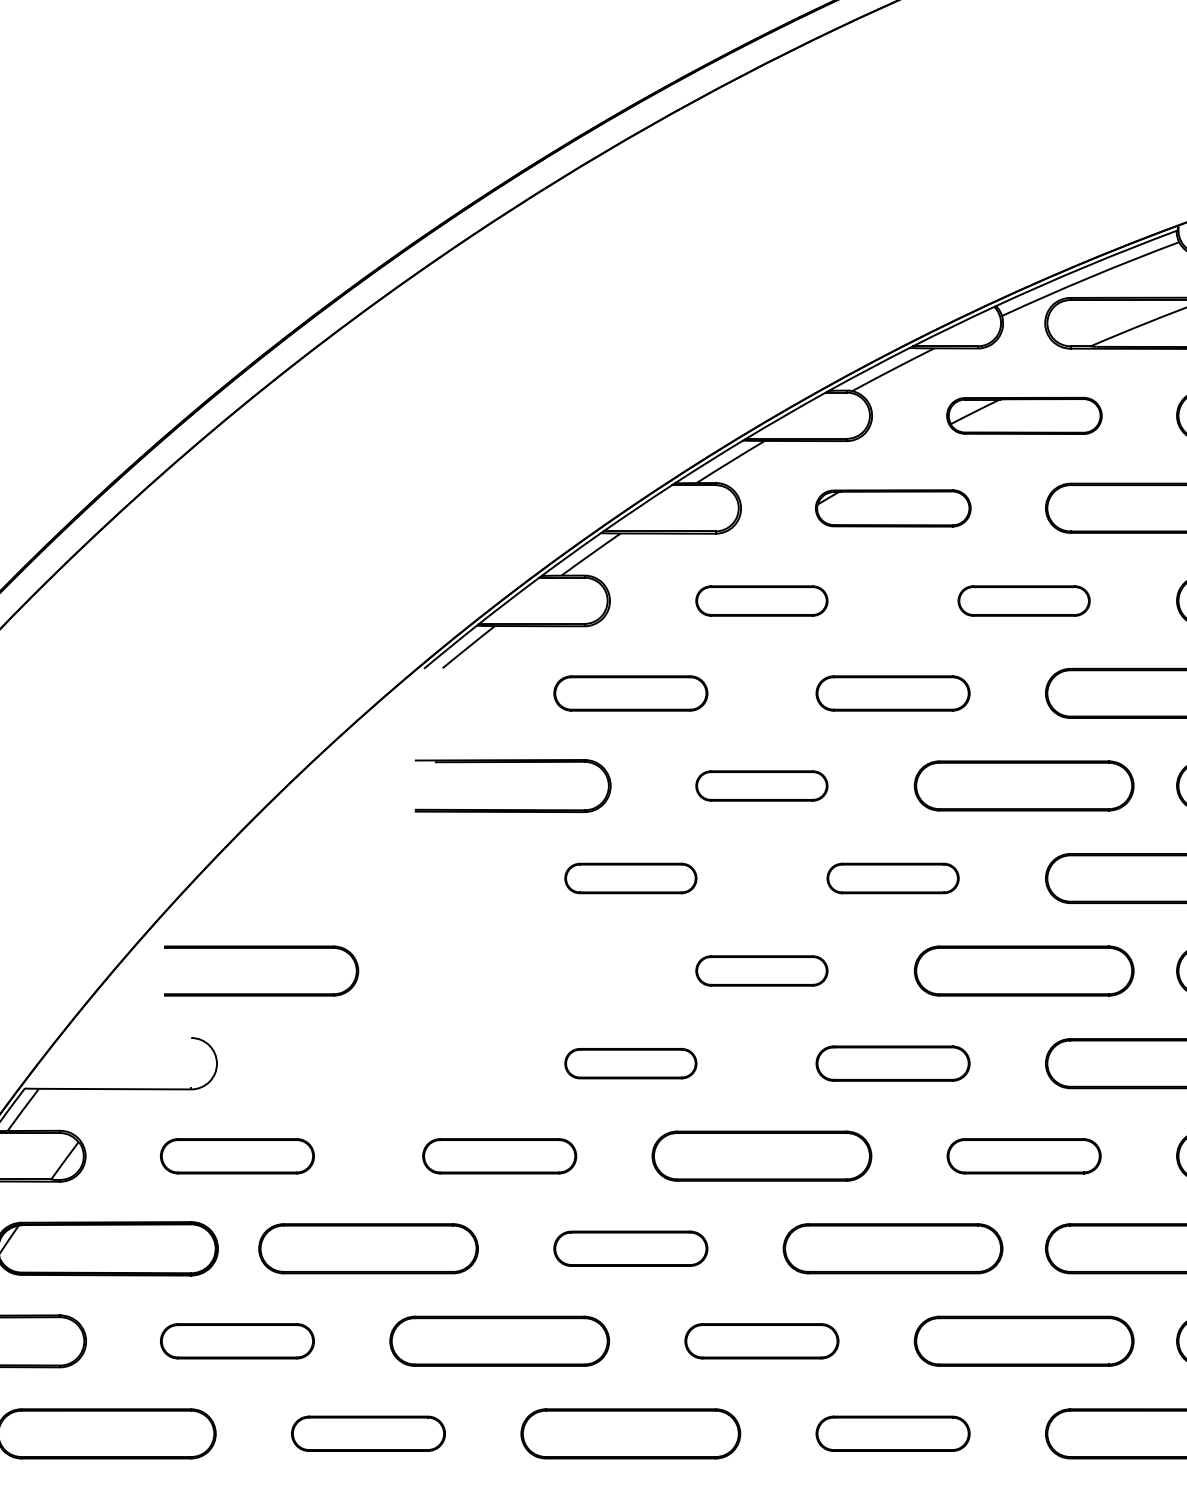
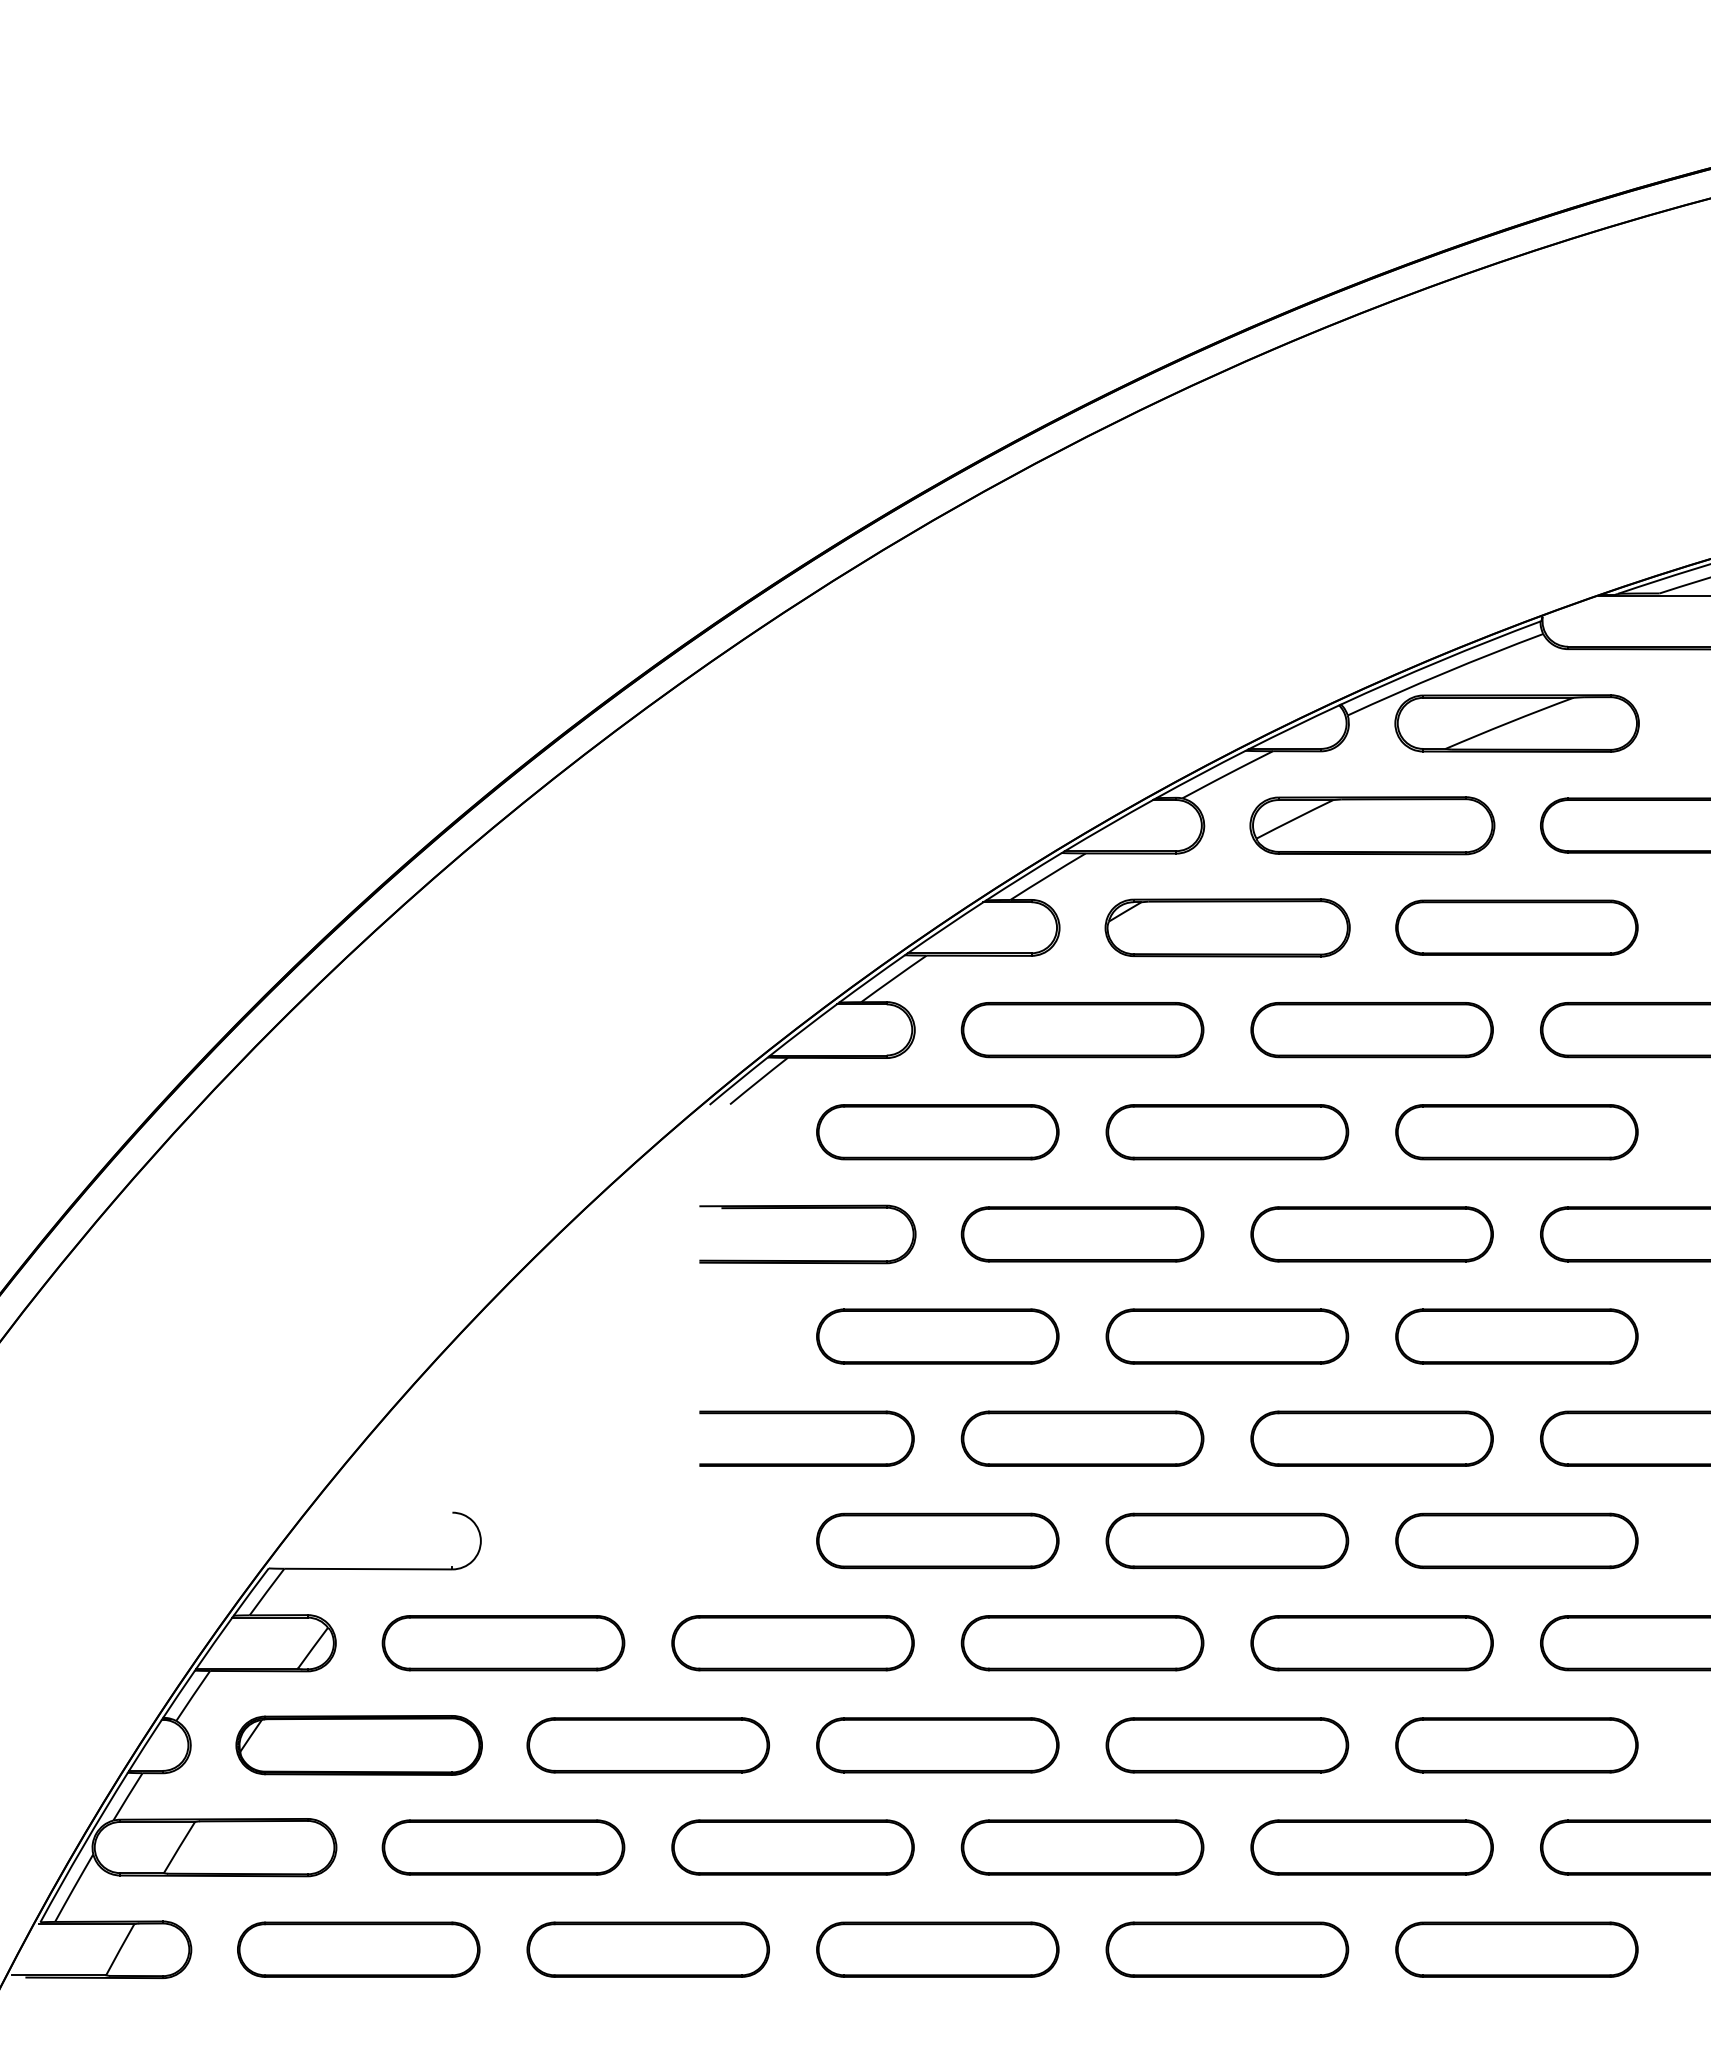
part: (1024, 415) -> (1372, 825), size x1.43
part: (893, 508) -> (1227, 927), size x1.43
part: (761, 601) -> (1082, 1030), size x1.67
part: (1023, 601) -> (1371, 1030), size x1.67
part: (630, 693) -> (937, 1132), size x1.43
part: (893, 693) -> (1227, 1132), size x1.43
part: (761, 786) -> (1082, 1234), size x1.67
part: (630, 878) -> (937, 1336), size x1.67
part: (893, 878) -> (1227, 1336), size x1.67
part: (260, 949) -> (806, 1414), moved
part: (761, 970) -> (1082, 1438), size x1.67
part: (630, 1063) -> (937, 1540), size x1.67
part: (893, 1063) -> (1227, 1540), size x1.43
part: (237, 1156) -> (503, 1643), size x1.43
part: (499, 1156) -> (792, 1643), size x1.43
part: (1023, 1156) -> (1371, 1643), size x1.43
part: (630, 1248) -> (937, 1745), size x1.43
part: (237, 1341) -> (503, 1847), size x1.43
part: (761, 1341) -> (1082, 1847), size x1.43
part: (367, 1433) -> (647, 1949), size x1.43
part: (893, 1433) -> (1227, 1949), size x1.43

